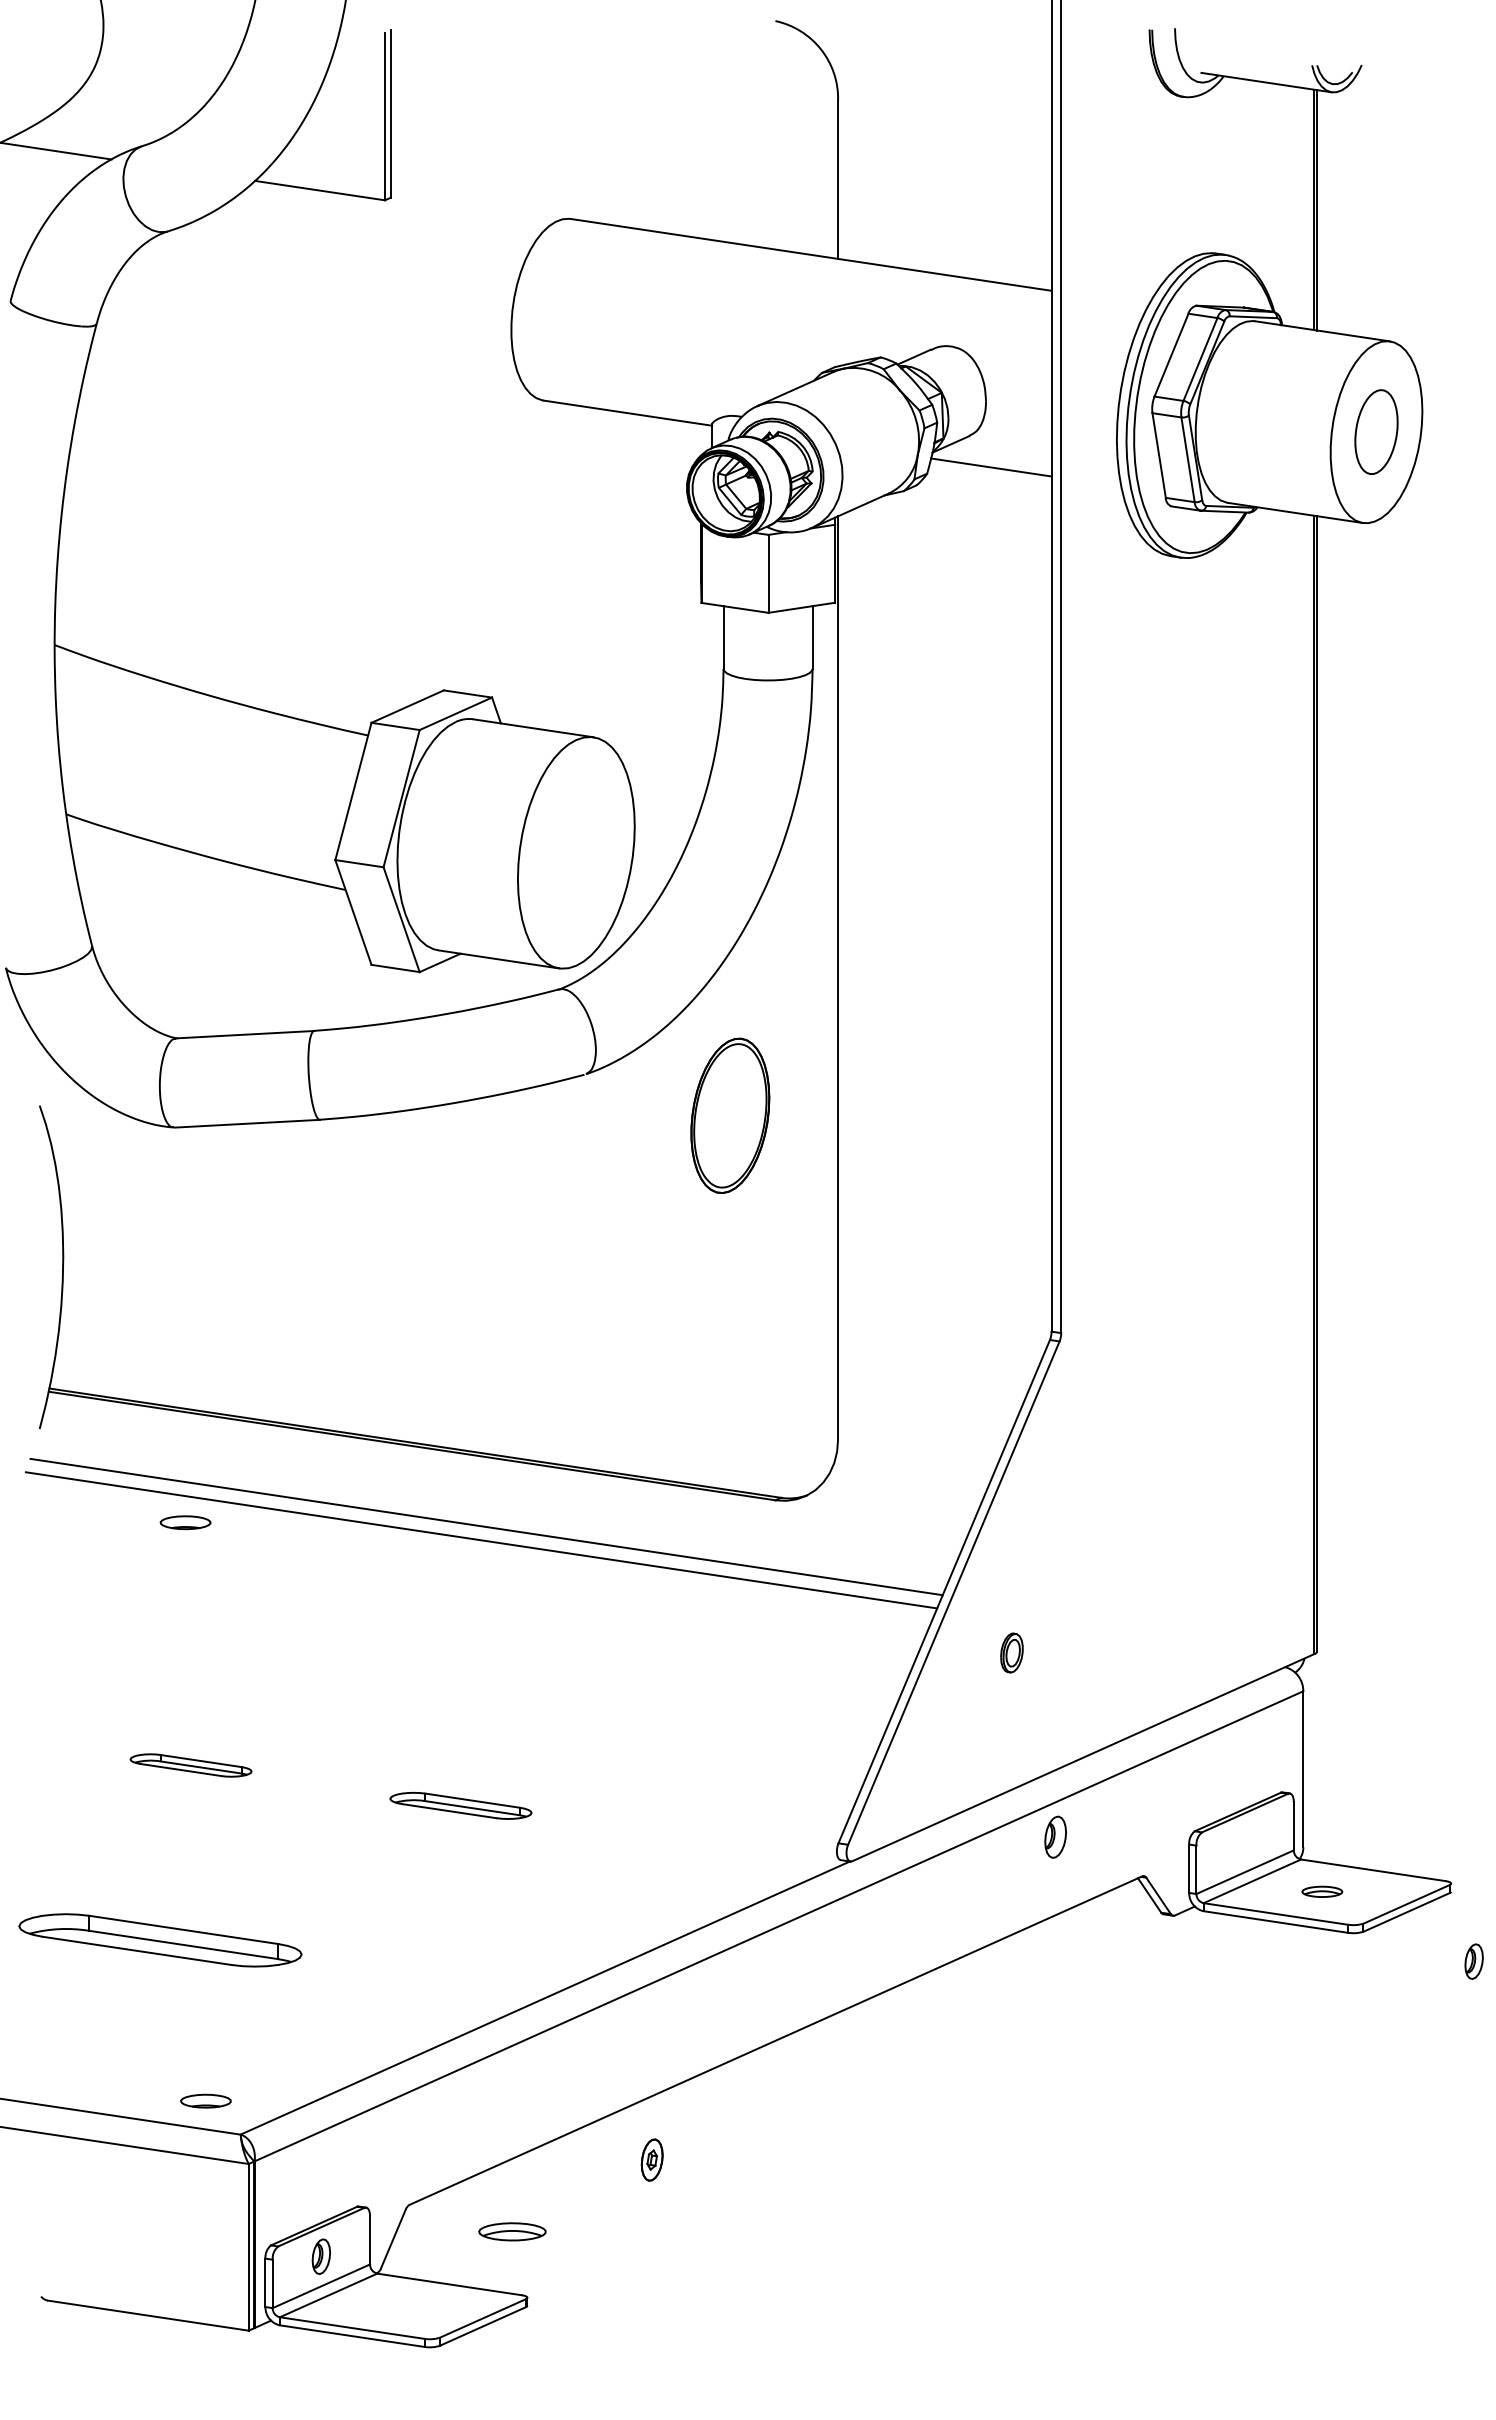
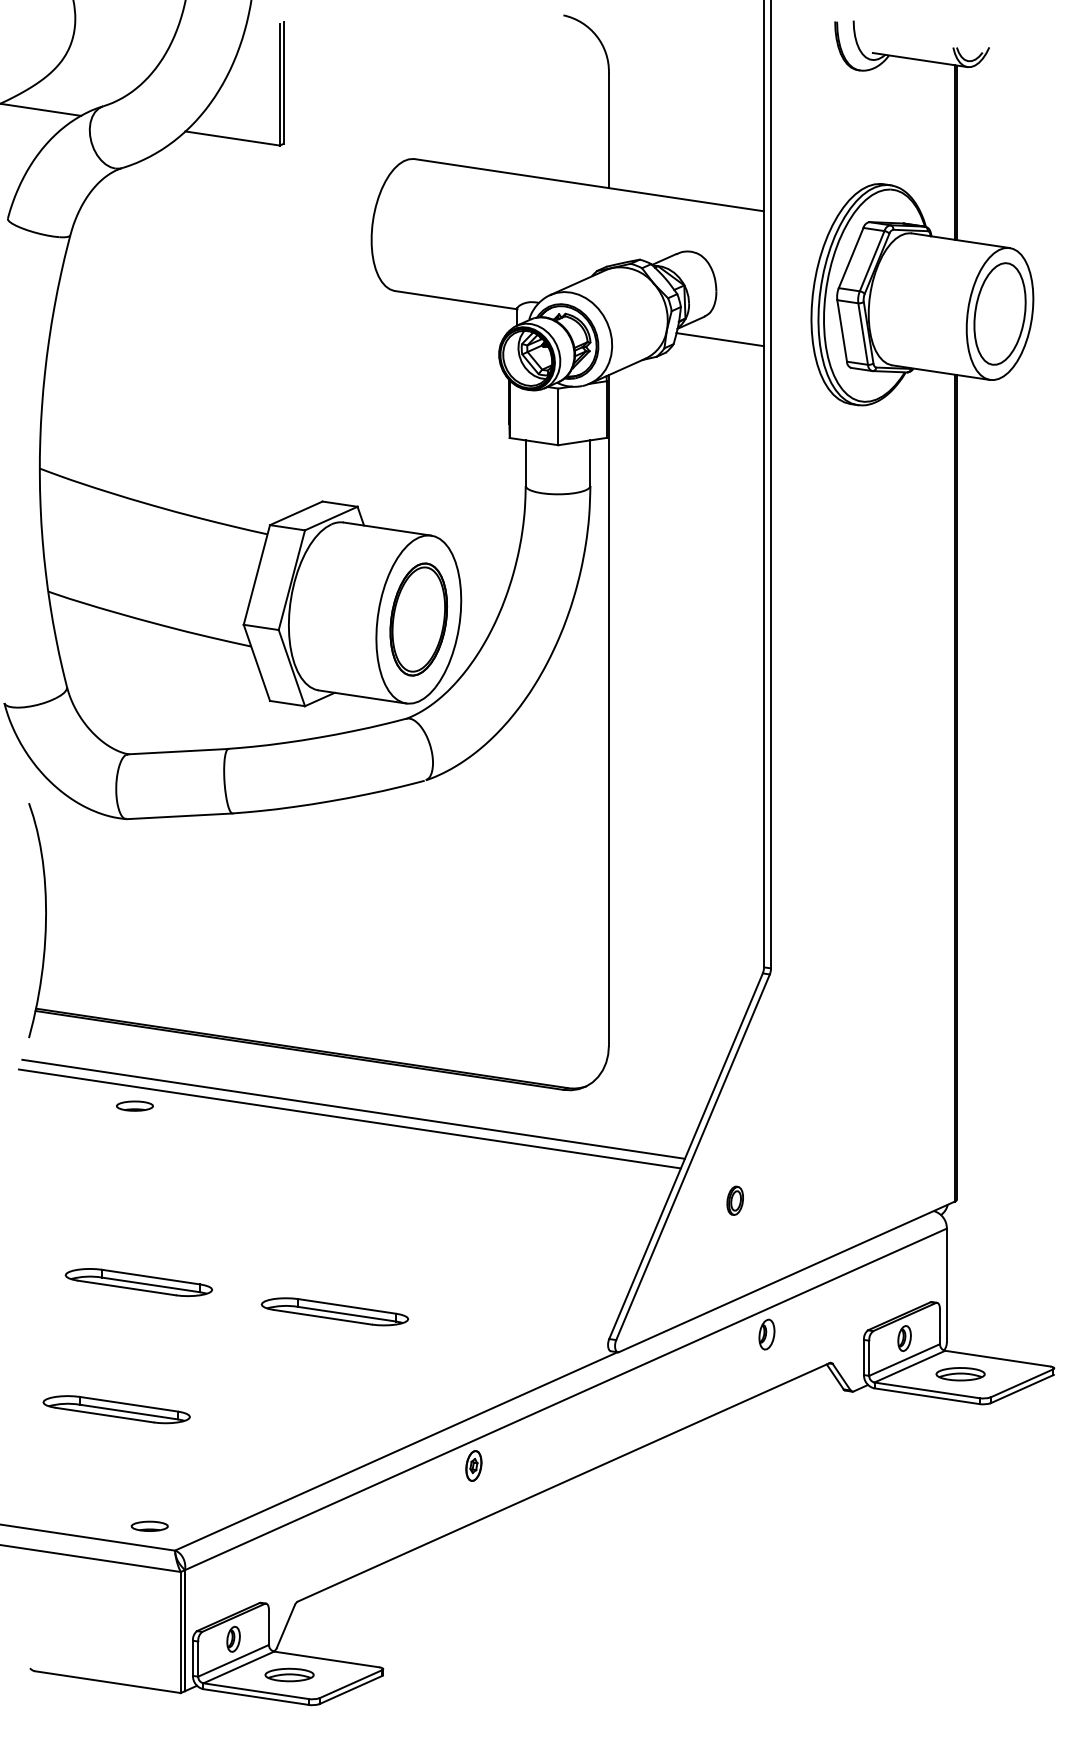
part: (1376, 431) -> (1000, 313), size x1.67
part: (730, 1115) -> (418, 619), moved
part: (190, 1765) -> (138, 1282), size x1.67
part: (460, 1805) -> (334, 1311), size x1.43
part: (1322, 1891) -> (960, 1374), size x1.67
part: (160, 1940) -> (116, 1409), size x0.71
part: (1473, 1961) -> (904, 1338), moved
part: (651, 2159) -> (473, 1465), moved
part: (512, 2231) -> (289, 1674), moved

